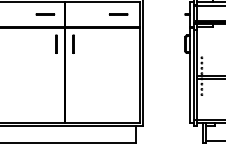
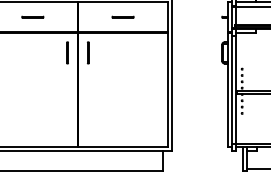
line: (45, 14) -> (32, 17), moved
line: (118, 14) -> (122, 17), moved

